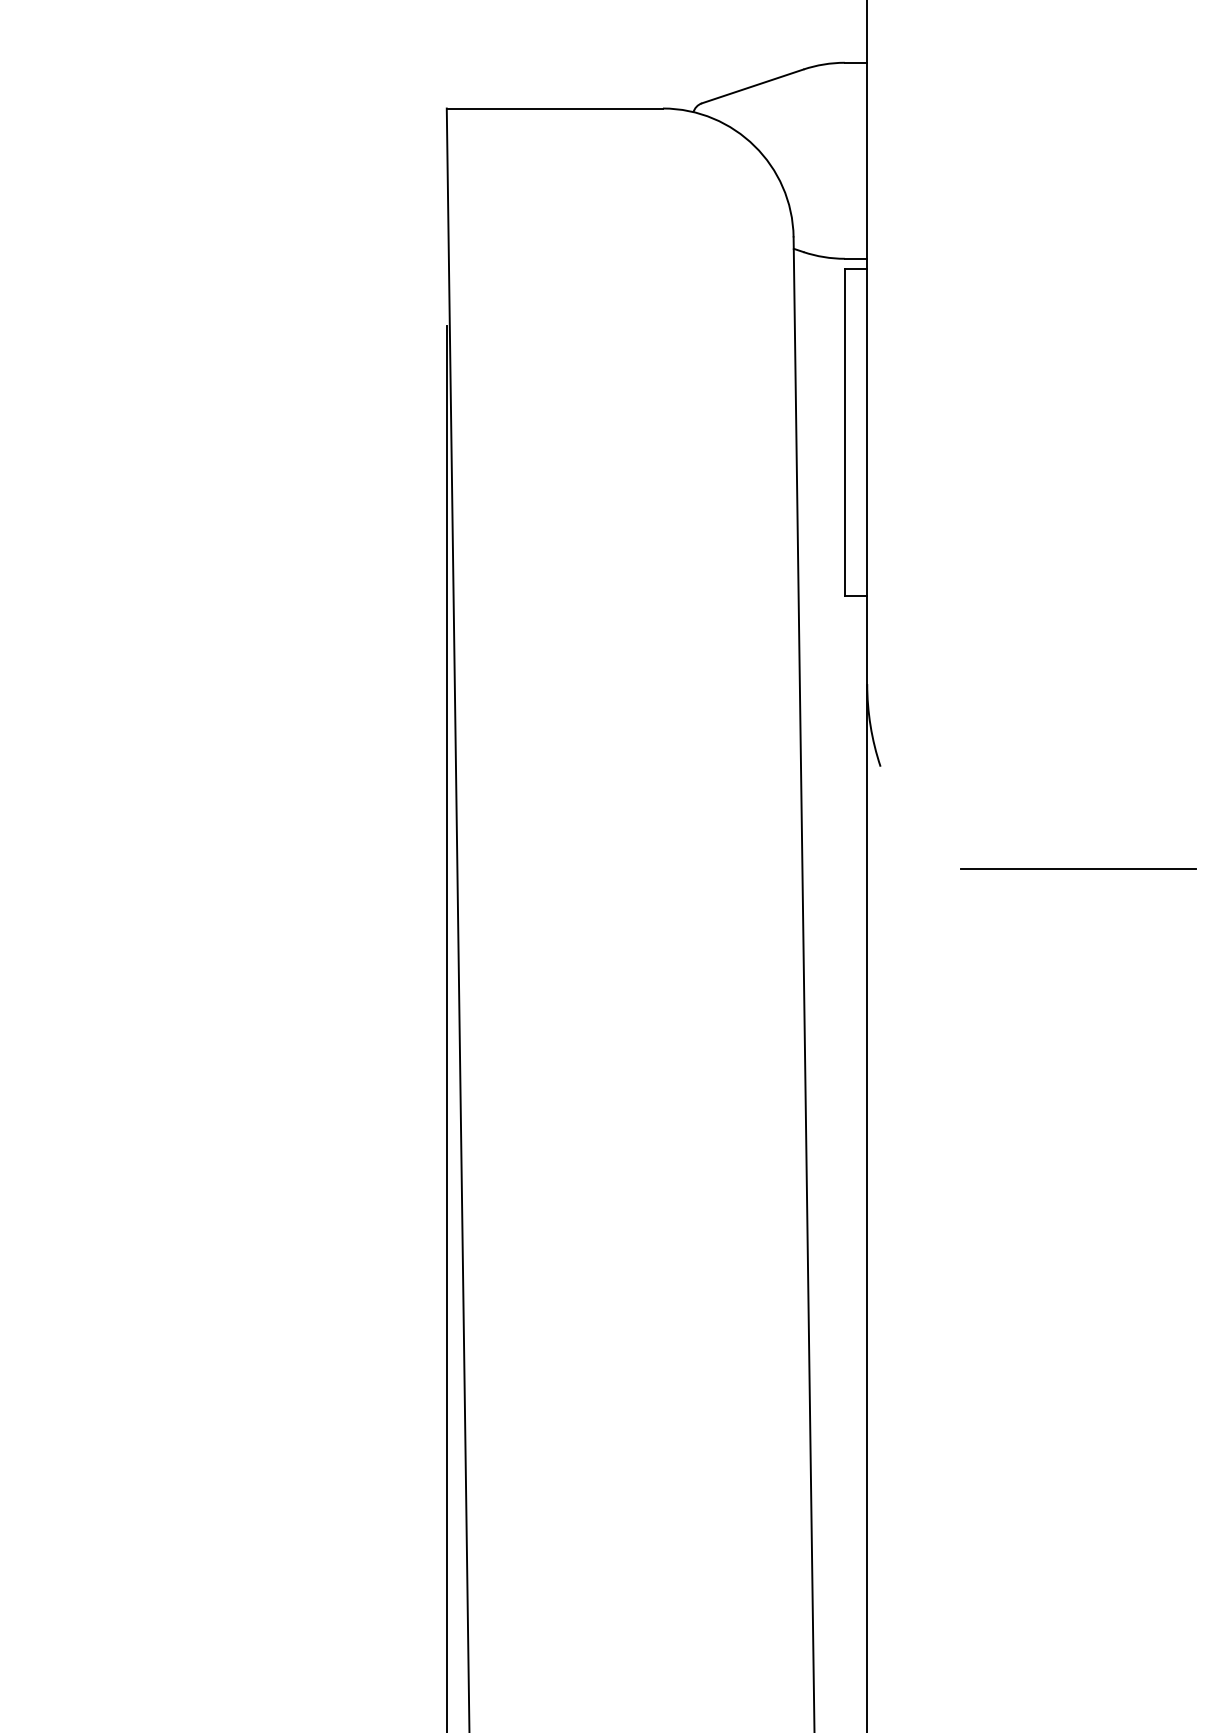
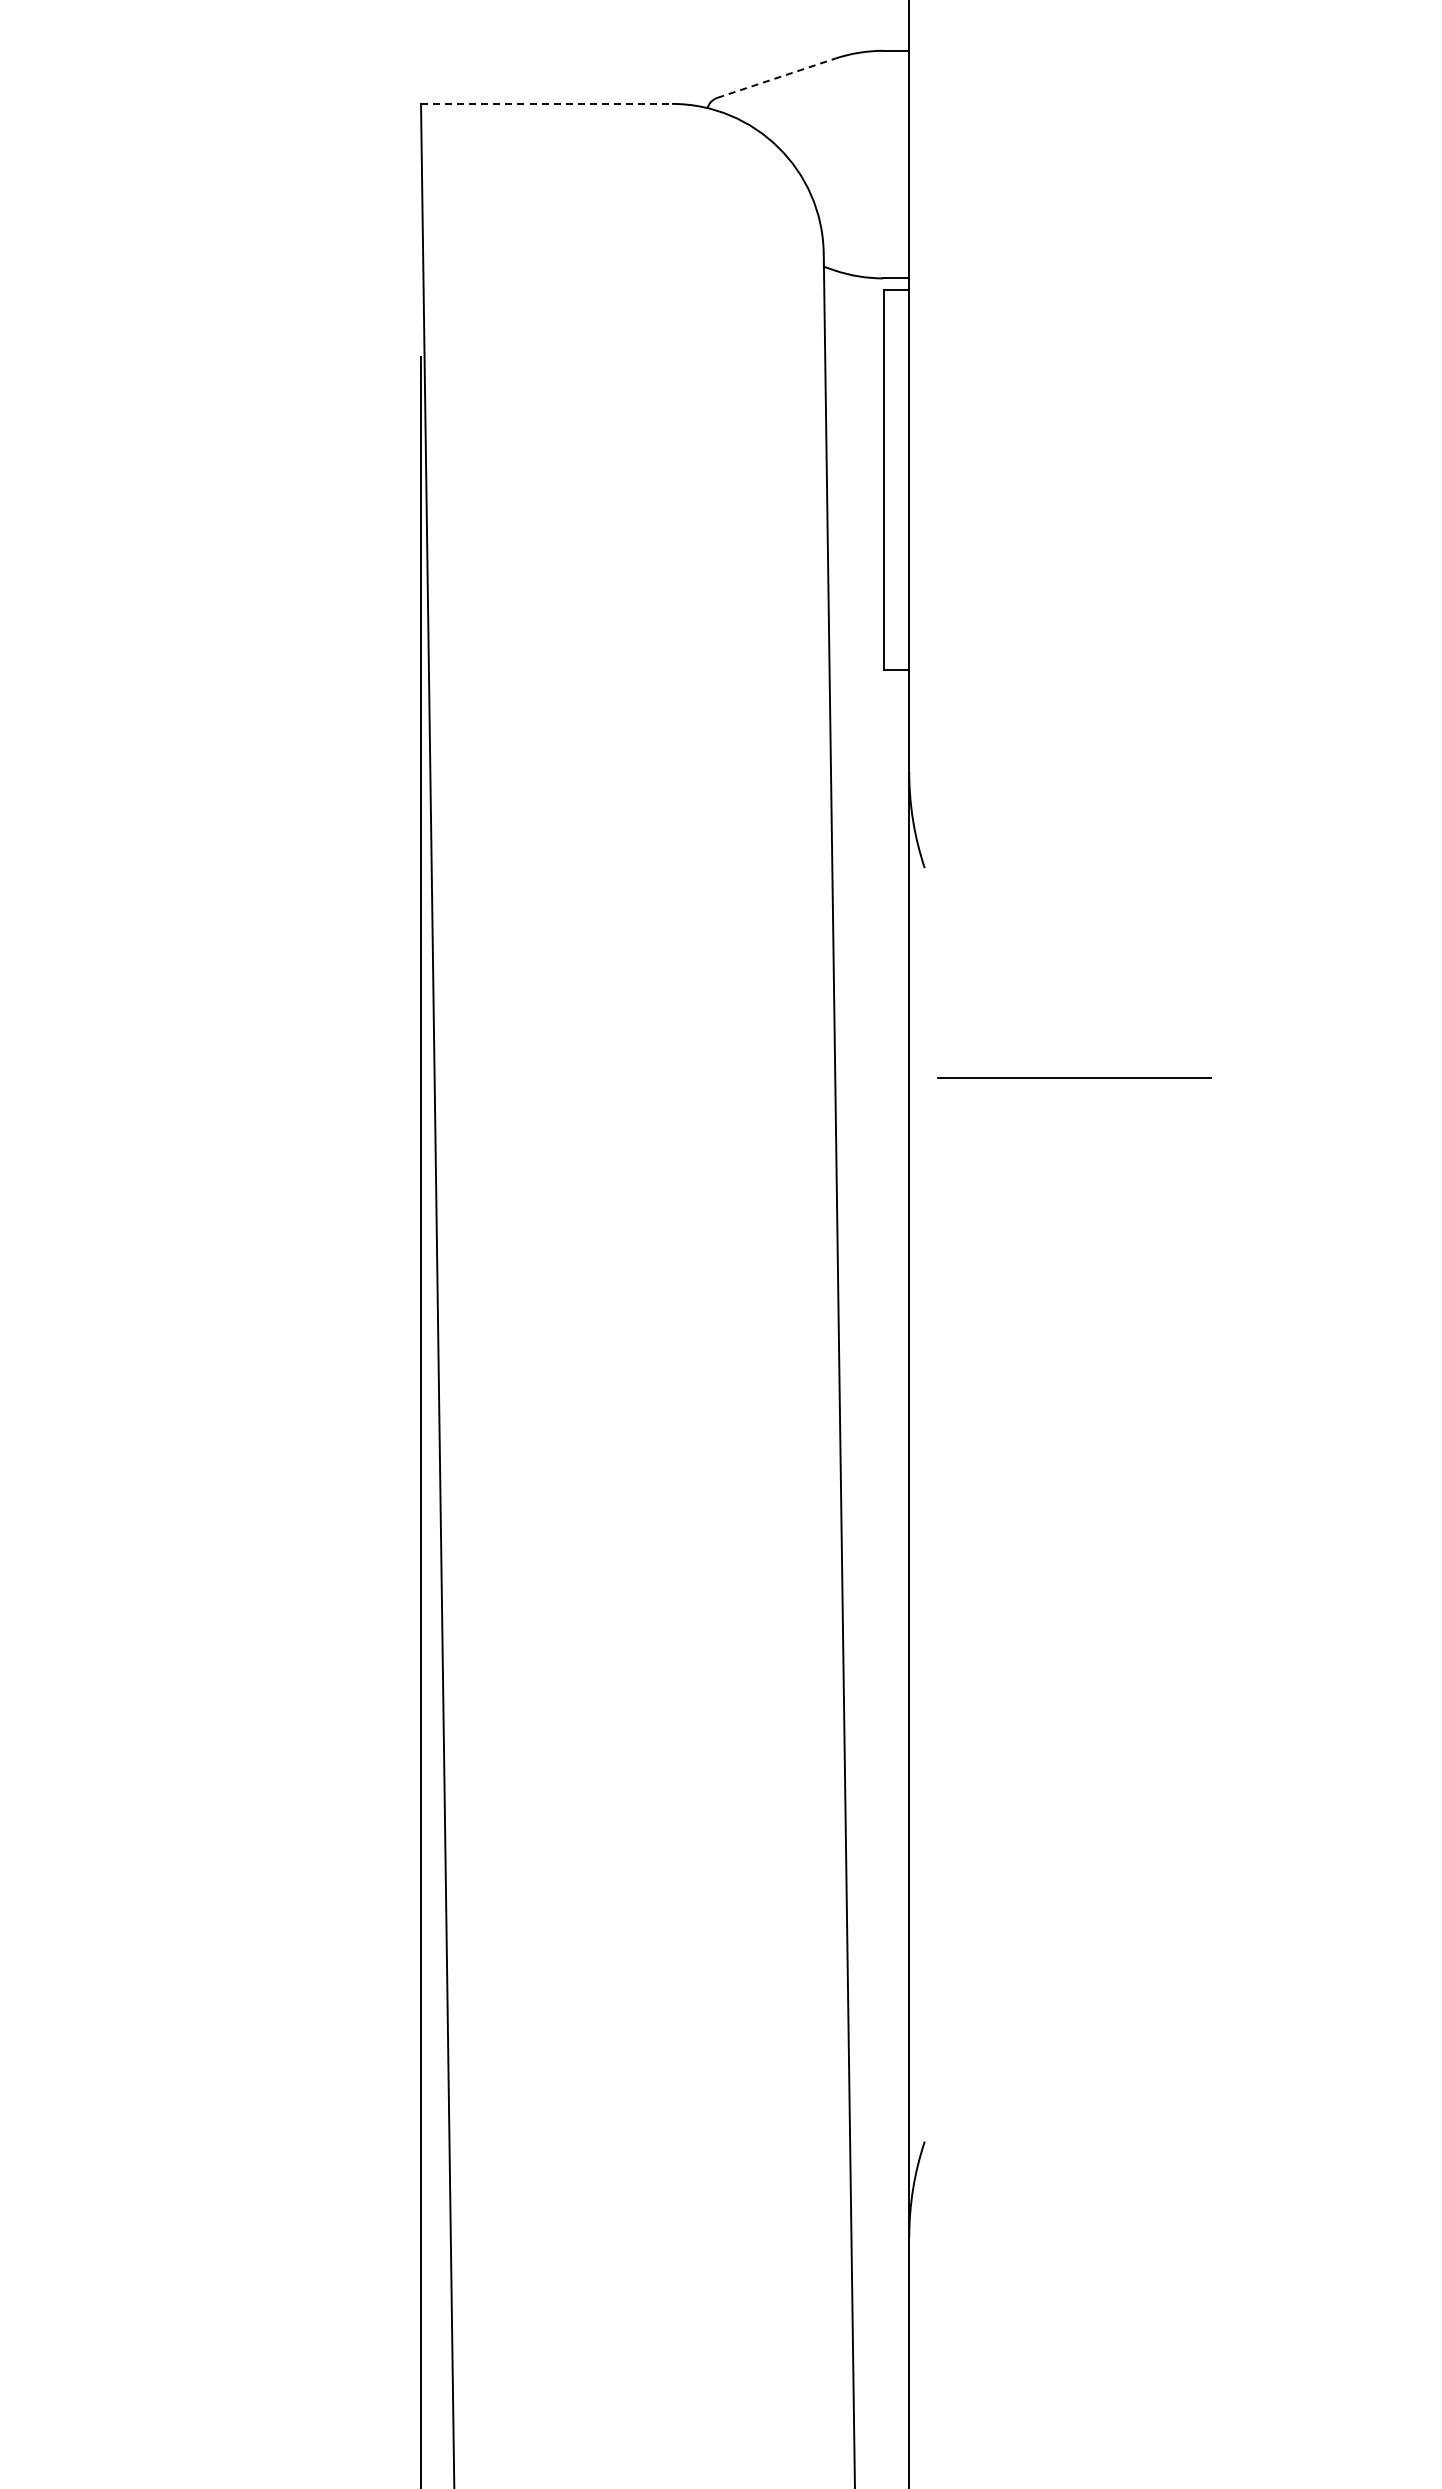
line: (752, 86) -> (776, 78), solid -> dashed
line: (554, 108) -> (546, 103), solid -> dashed
line: (1078, 868) -> (1074, 1077), moved

